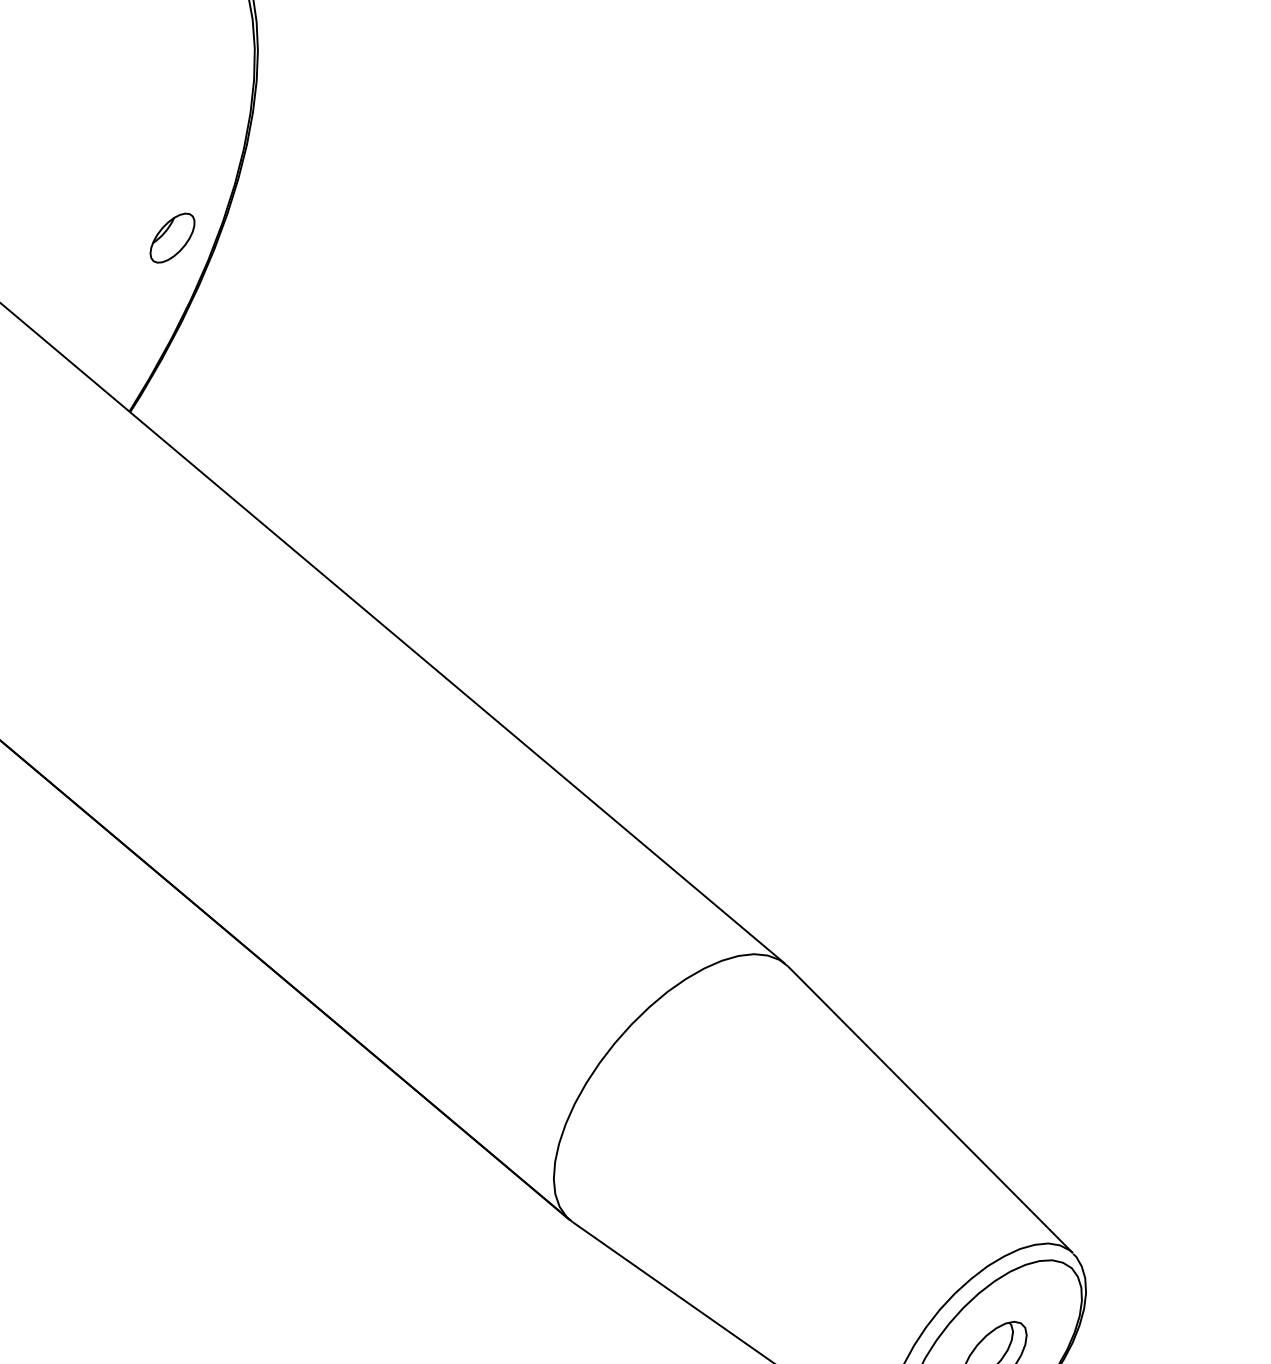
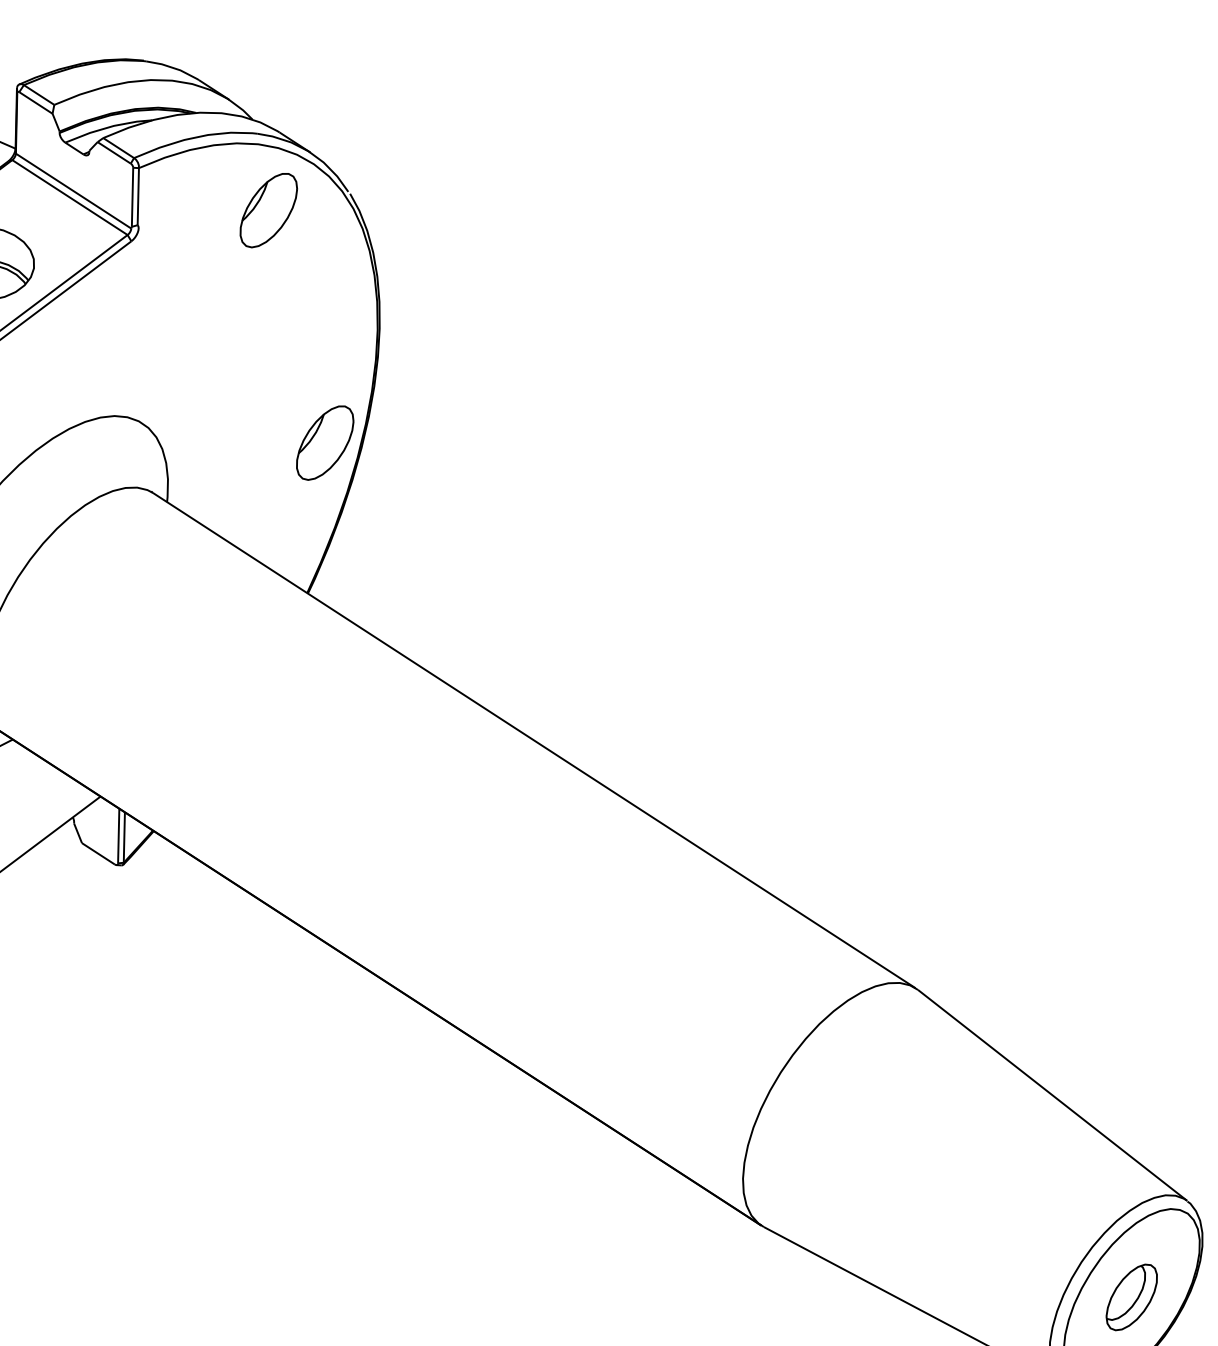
part: (172, 237) -> (325, 442), size x1.67

